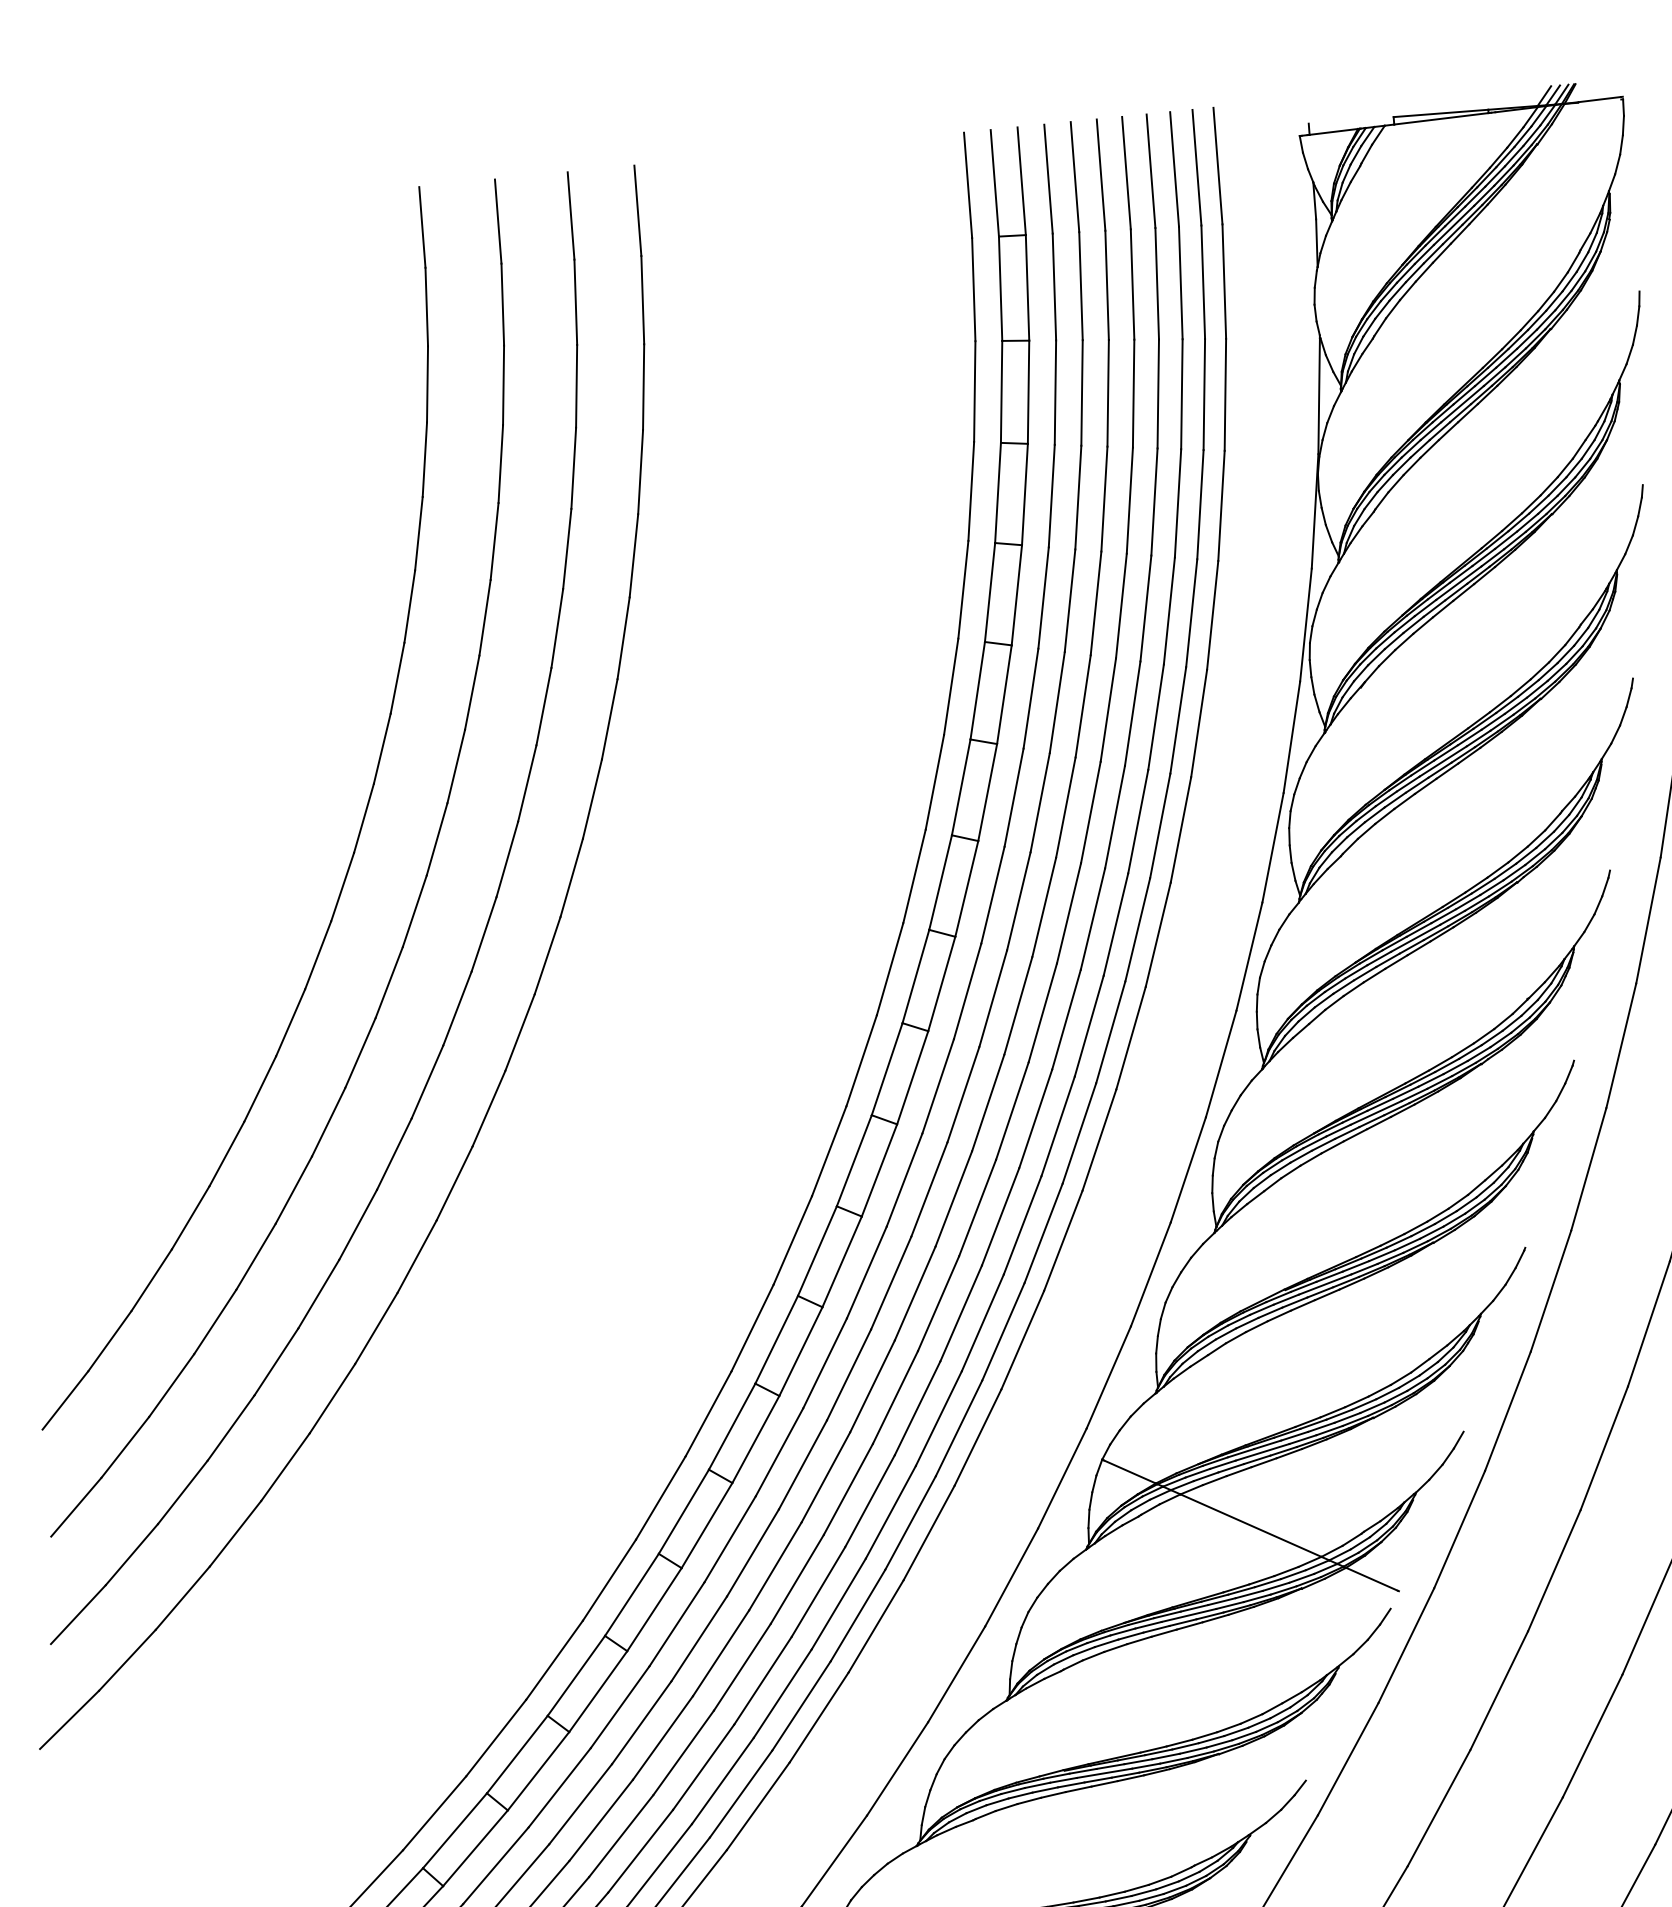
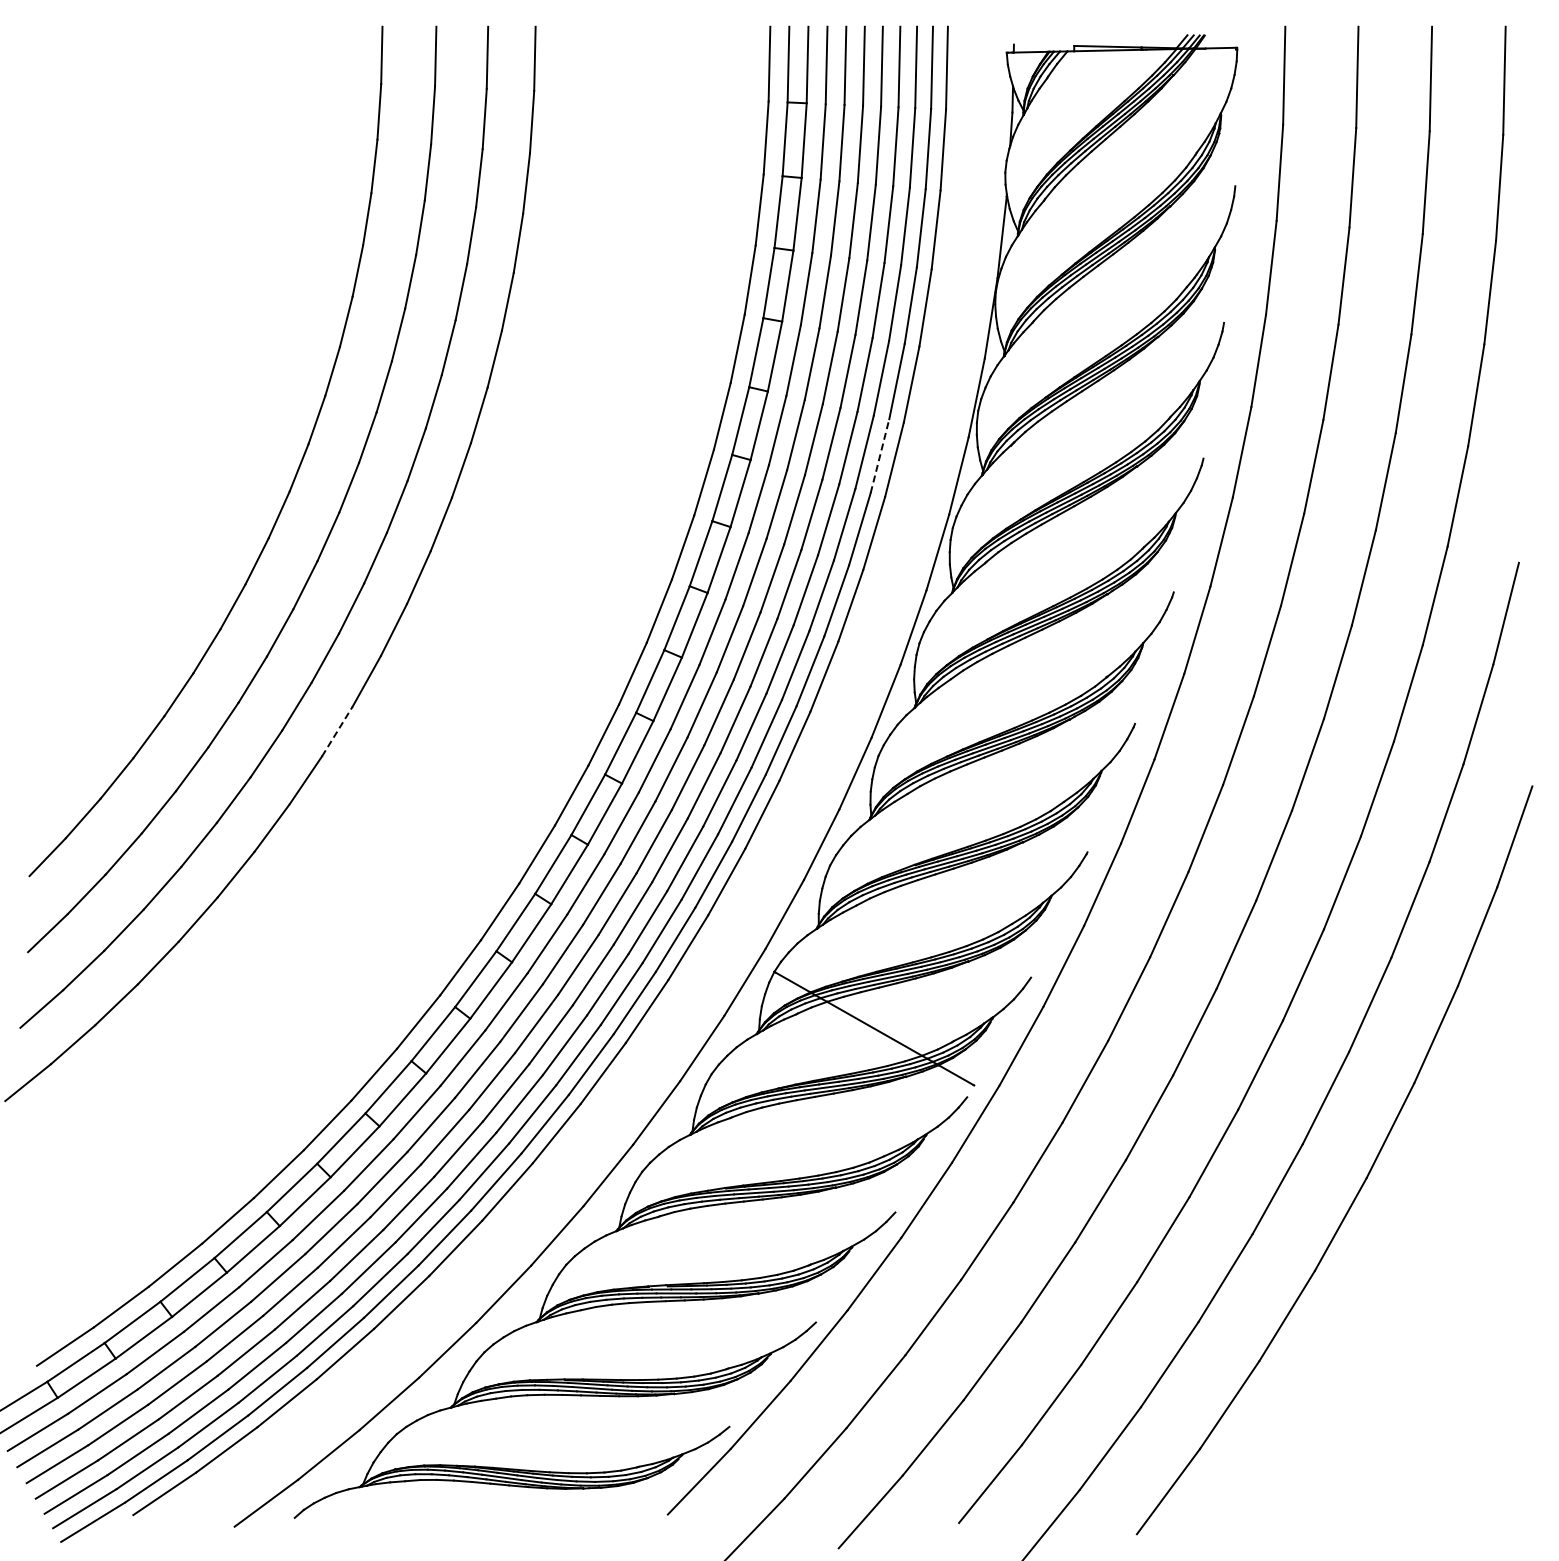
line: (1178, 719) -> (880, 455), solid -> dashed
line: (454, 1183) -> (337, 731), solid -> dashed

